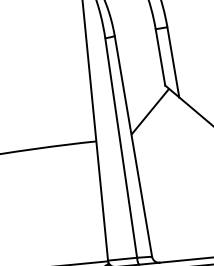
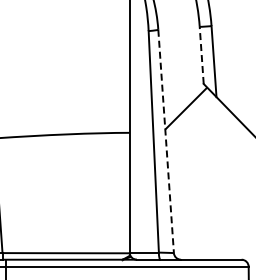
line: (160, 57) -> (201, 55), solid -> dashed
line: (133, 146) -> (166, 141), solid -> dashed

